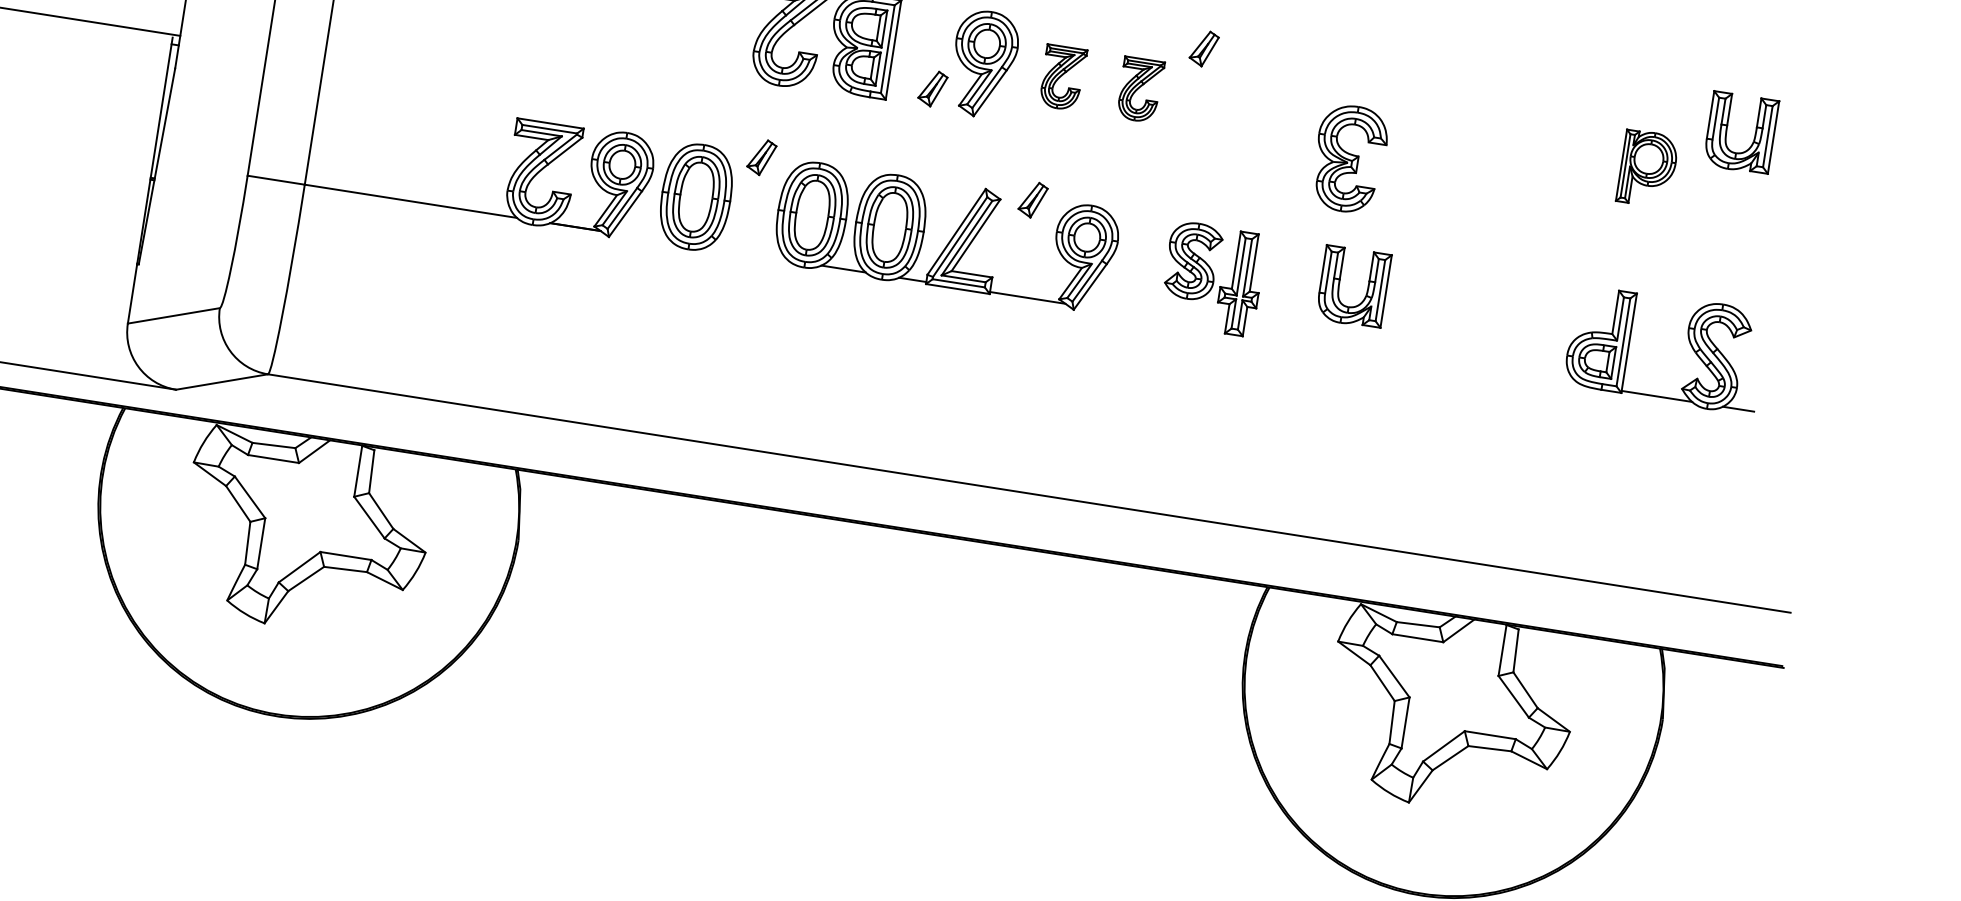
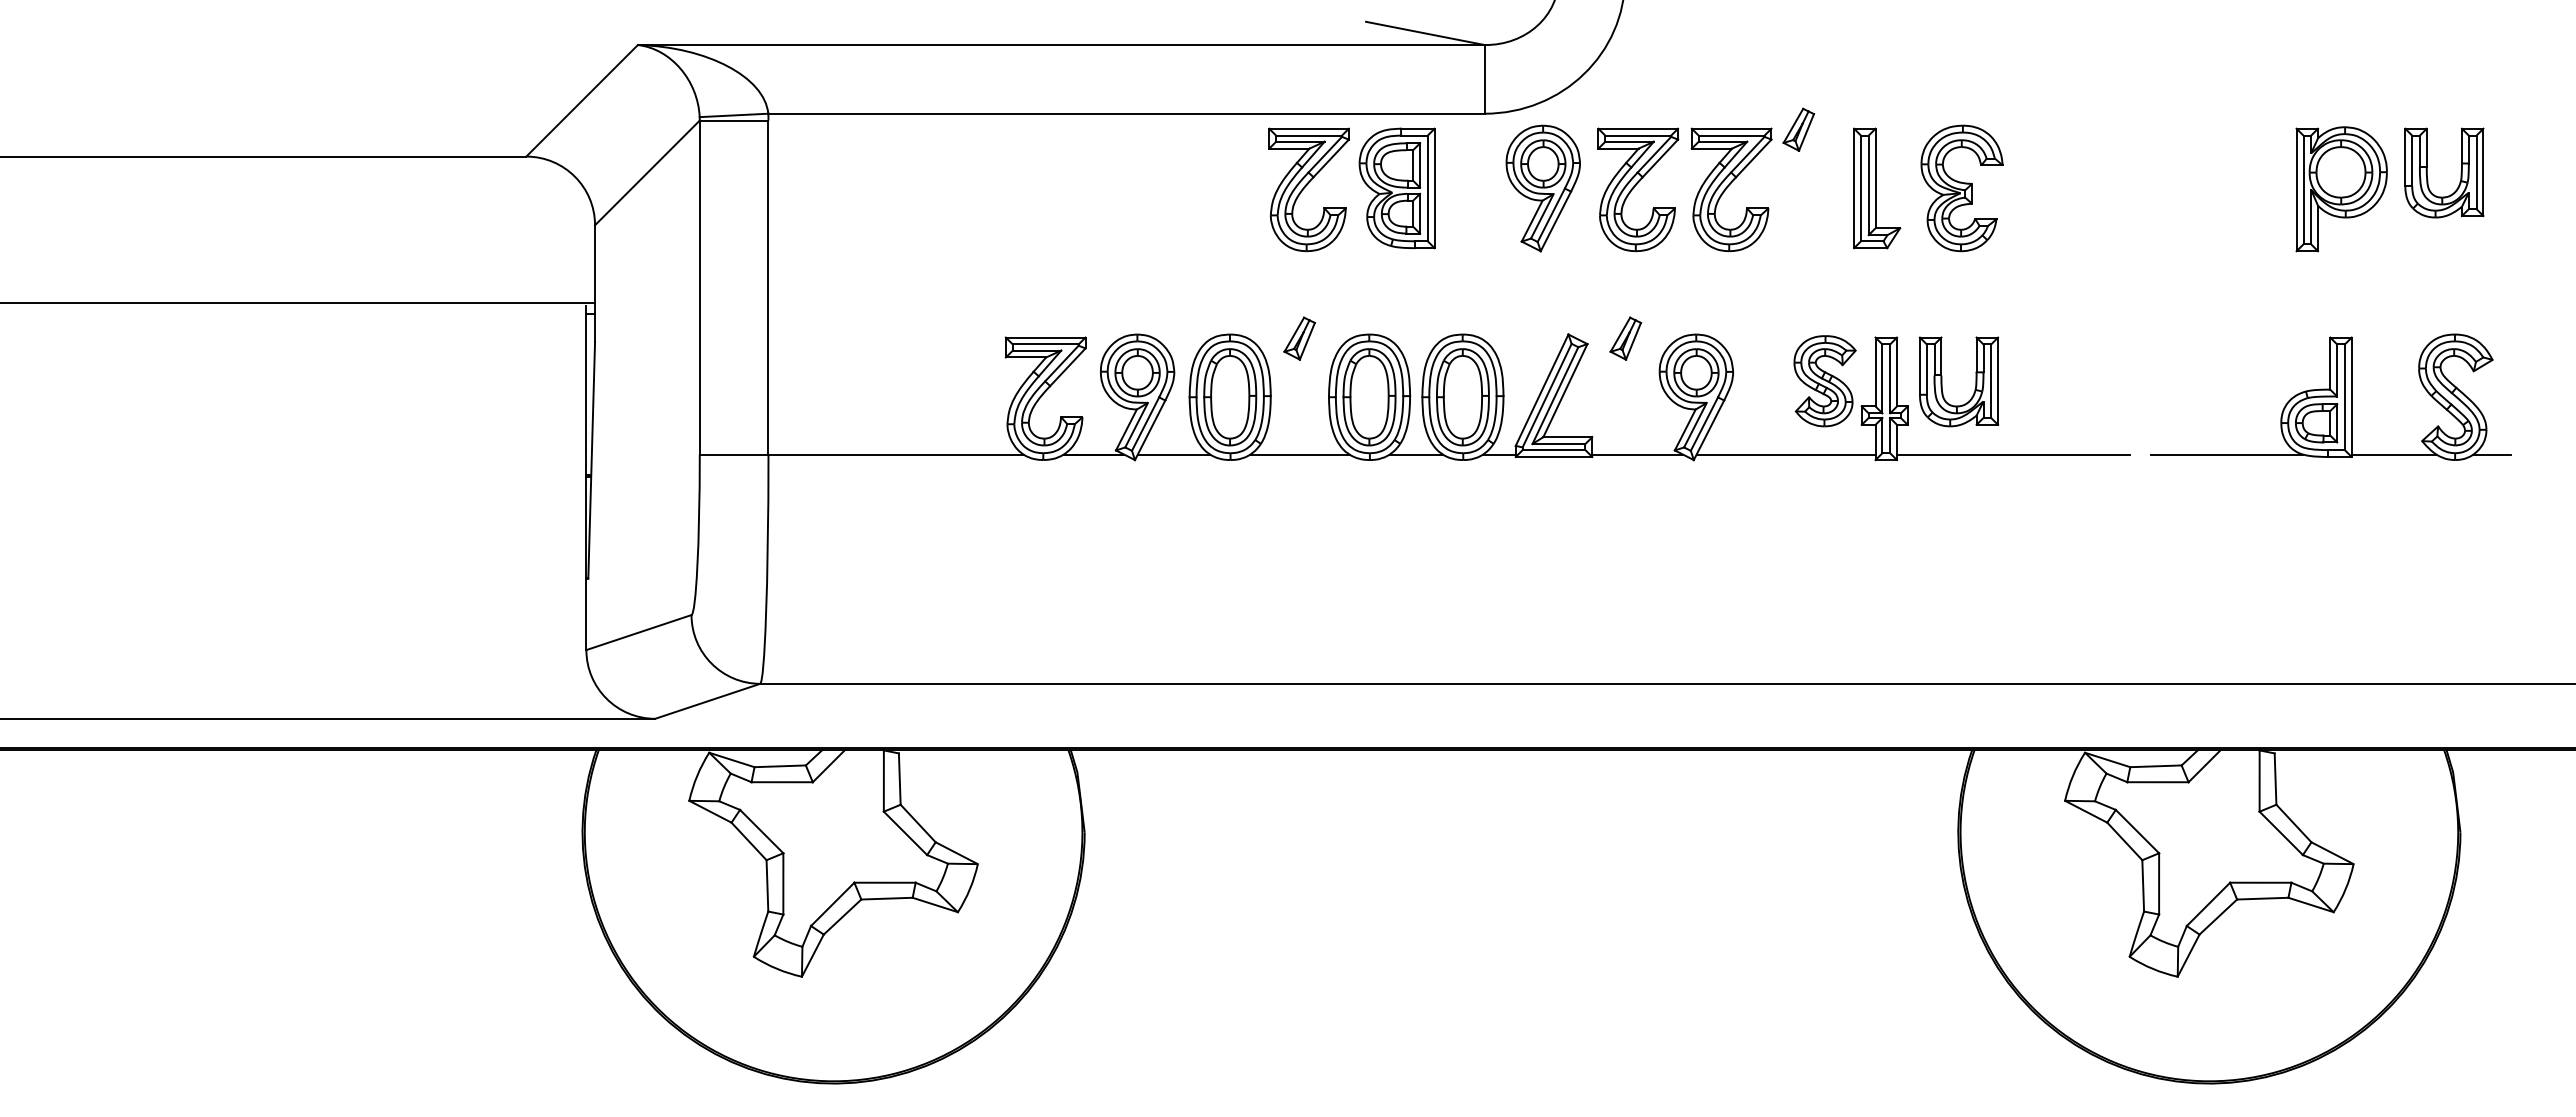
part: (1062, 77) -> (1638, 189), size x1.67
part: (932, 88) -> (1487, 226), removed
part: (1140, 89) -> (1731, 189), size x1.67
part: (1261, 107) -> (1877, 188), added
part: (1754, 134) -> (2460, 172), moved
part: (1349, 159) -> (1961, 188), moved
part: (1647, 169) -> (2341, 189), size x1.43
line: (641, 237) -> (1173, 454), added
line: (746, 253) -> (1299, 454), added
part: (1339, 284) -> (1942, 381), moved
line: (1150, 317) -> (1785, 454), added
line: (1340, 346) -> (2013, 454), added
line: (1518, 374) -> (2227, 454), added

